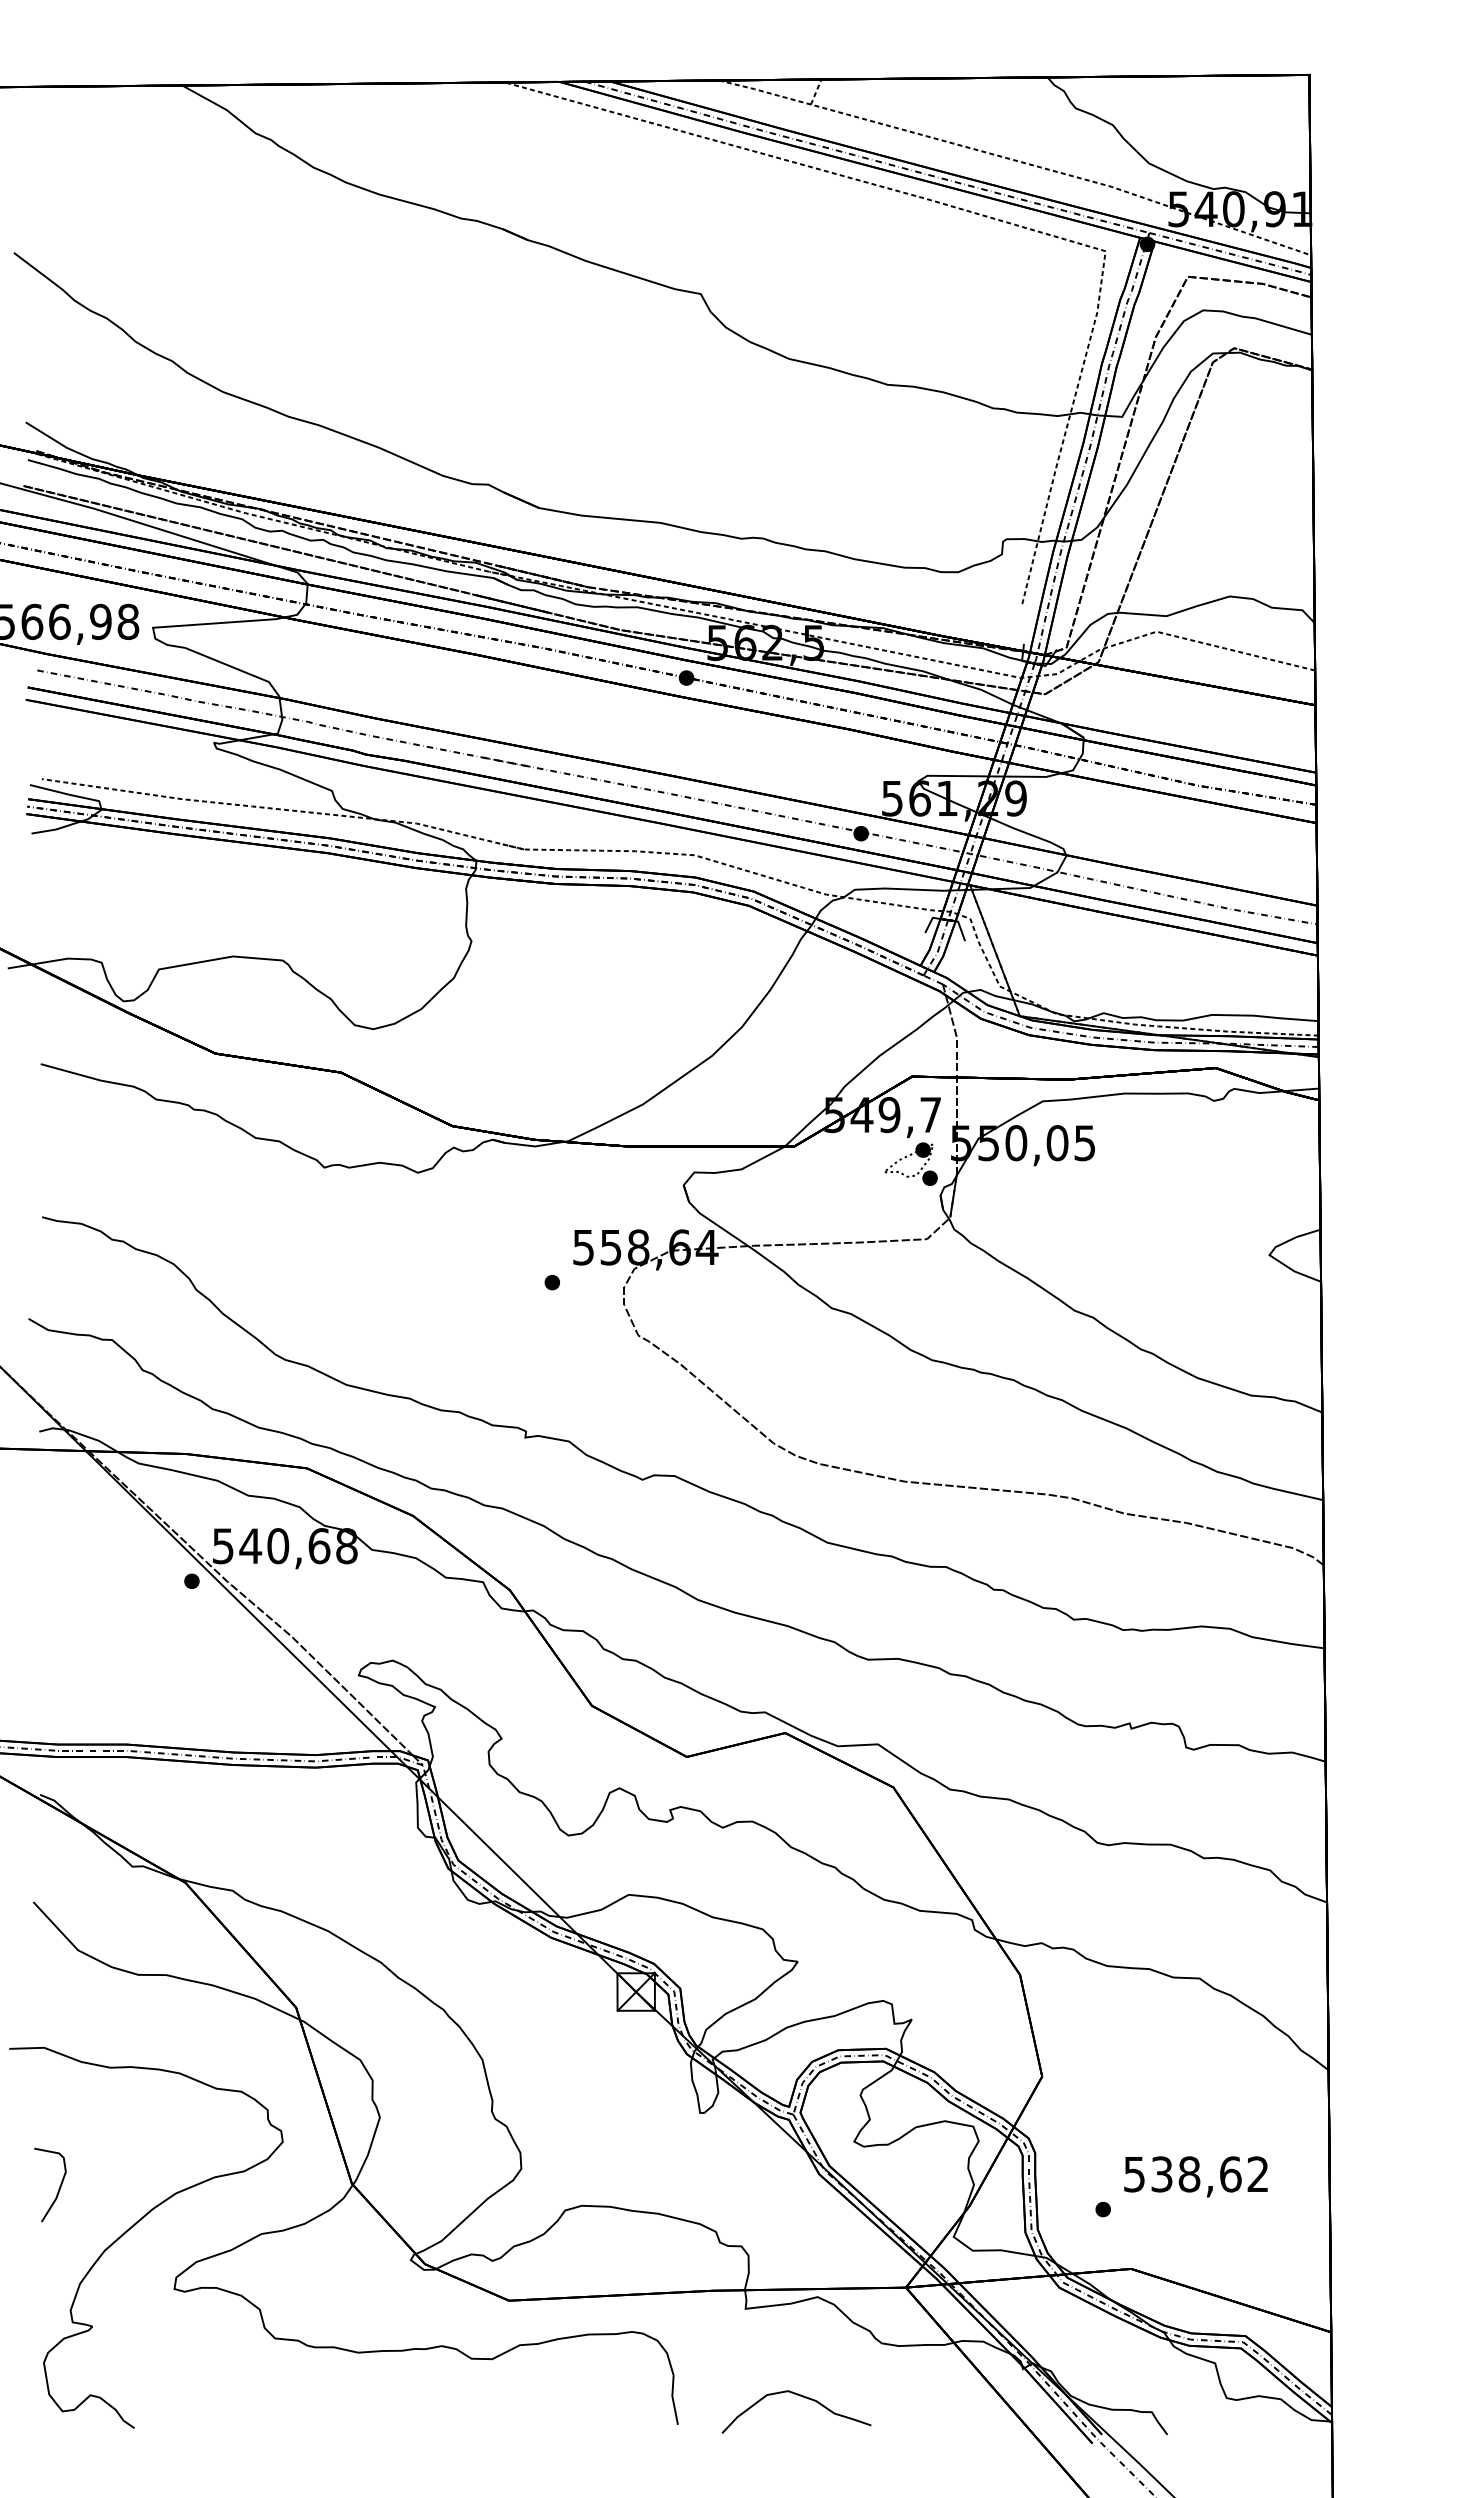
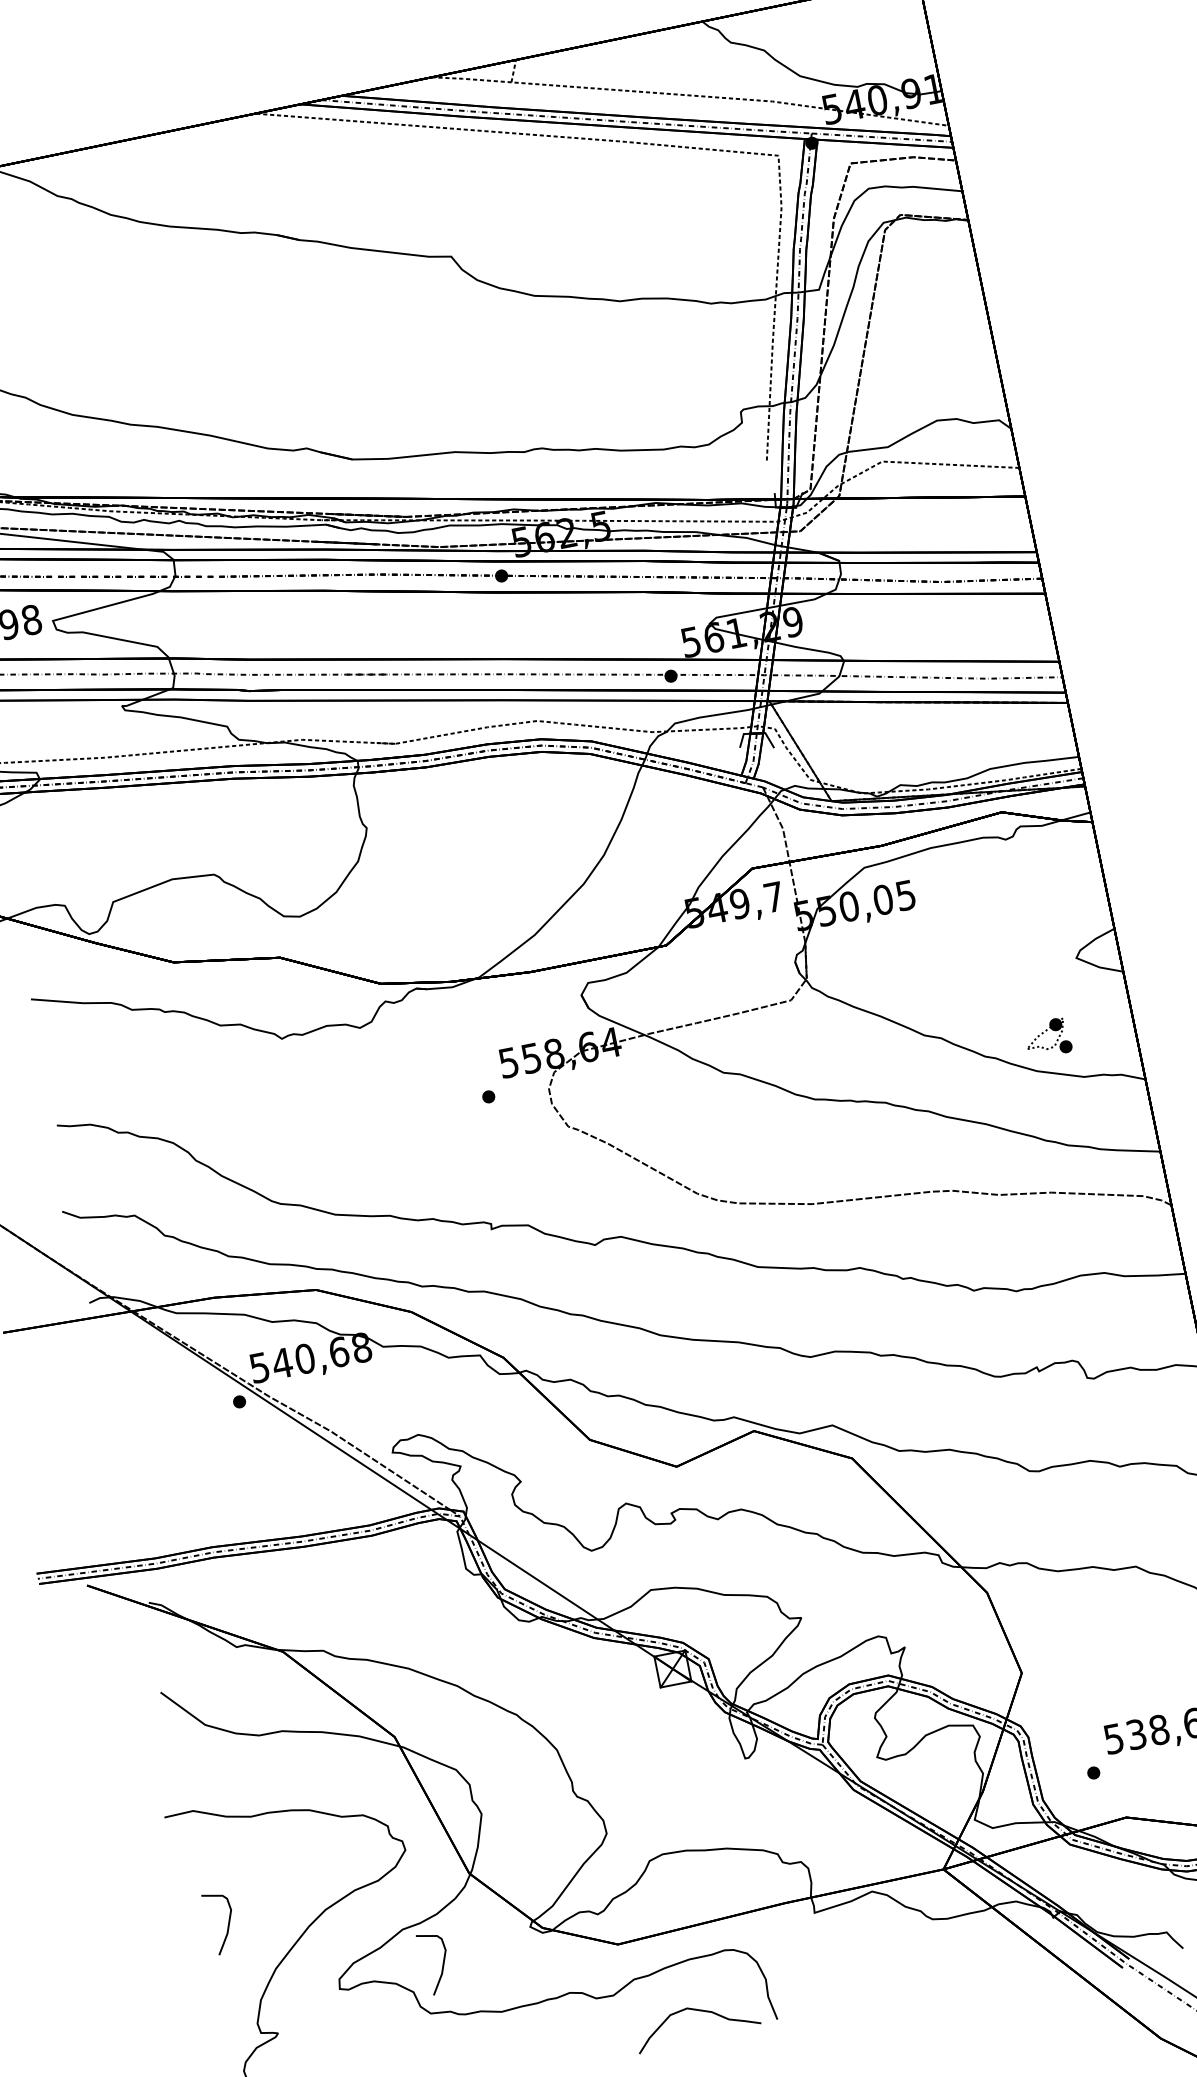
part: (907, 1157) -> (1044, 1033), moved
curve: (300, 2282) -> (442, 1963), added
curve: (802, 2397) -> (700, 2011), moved

